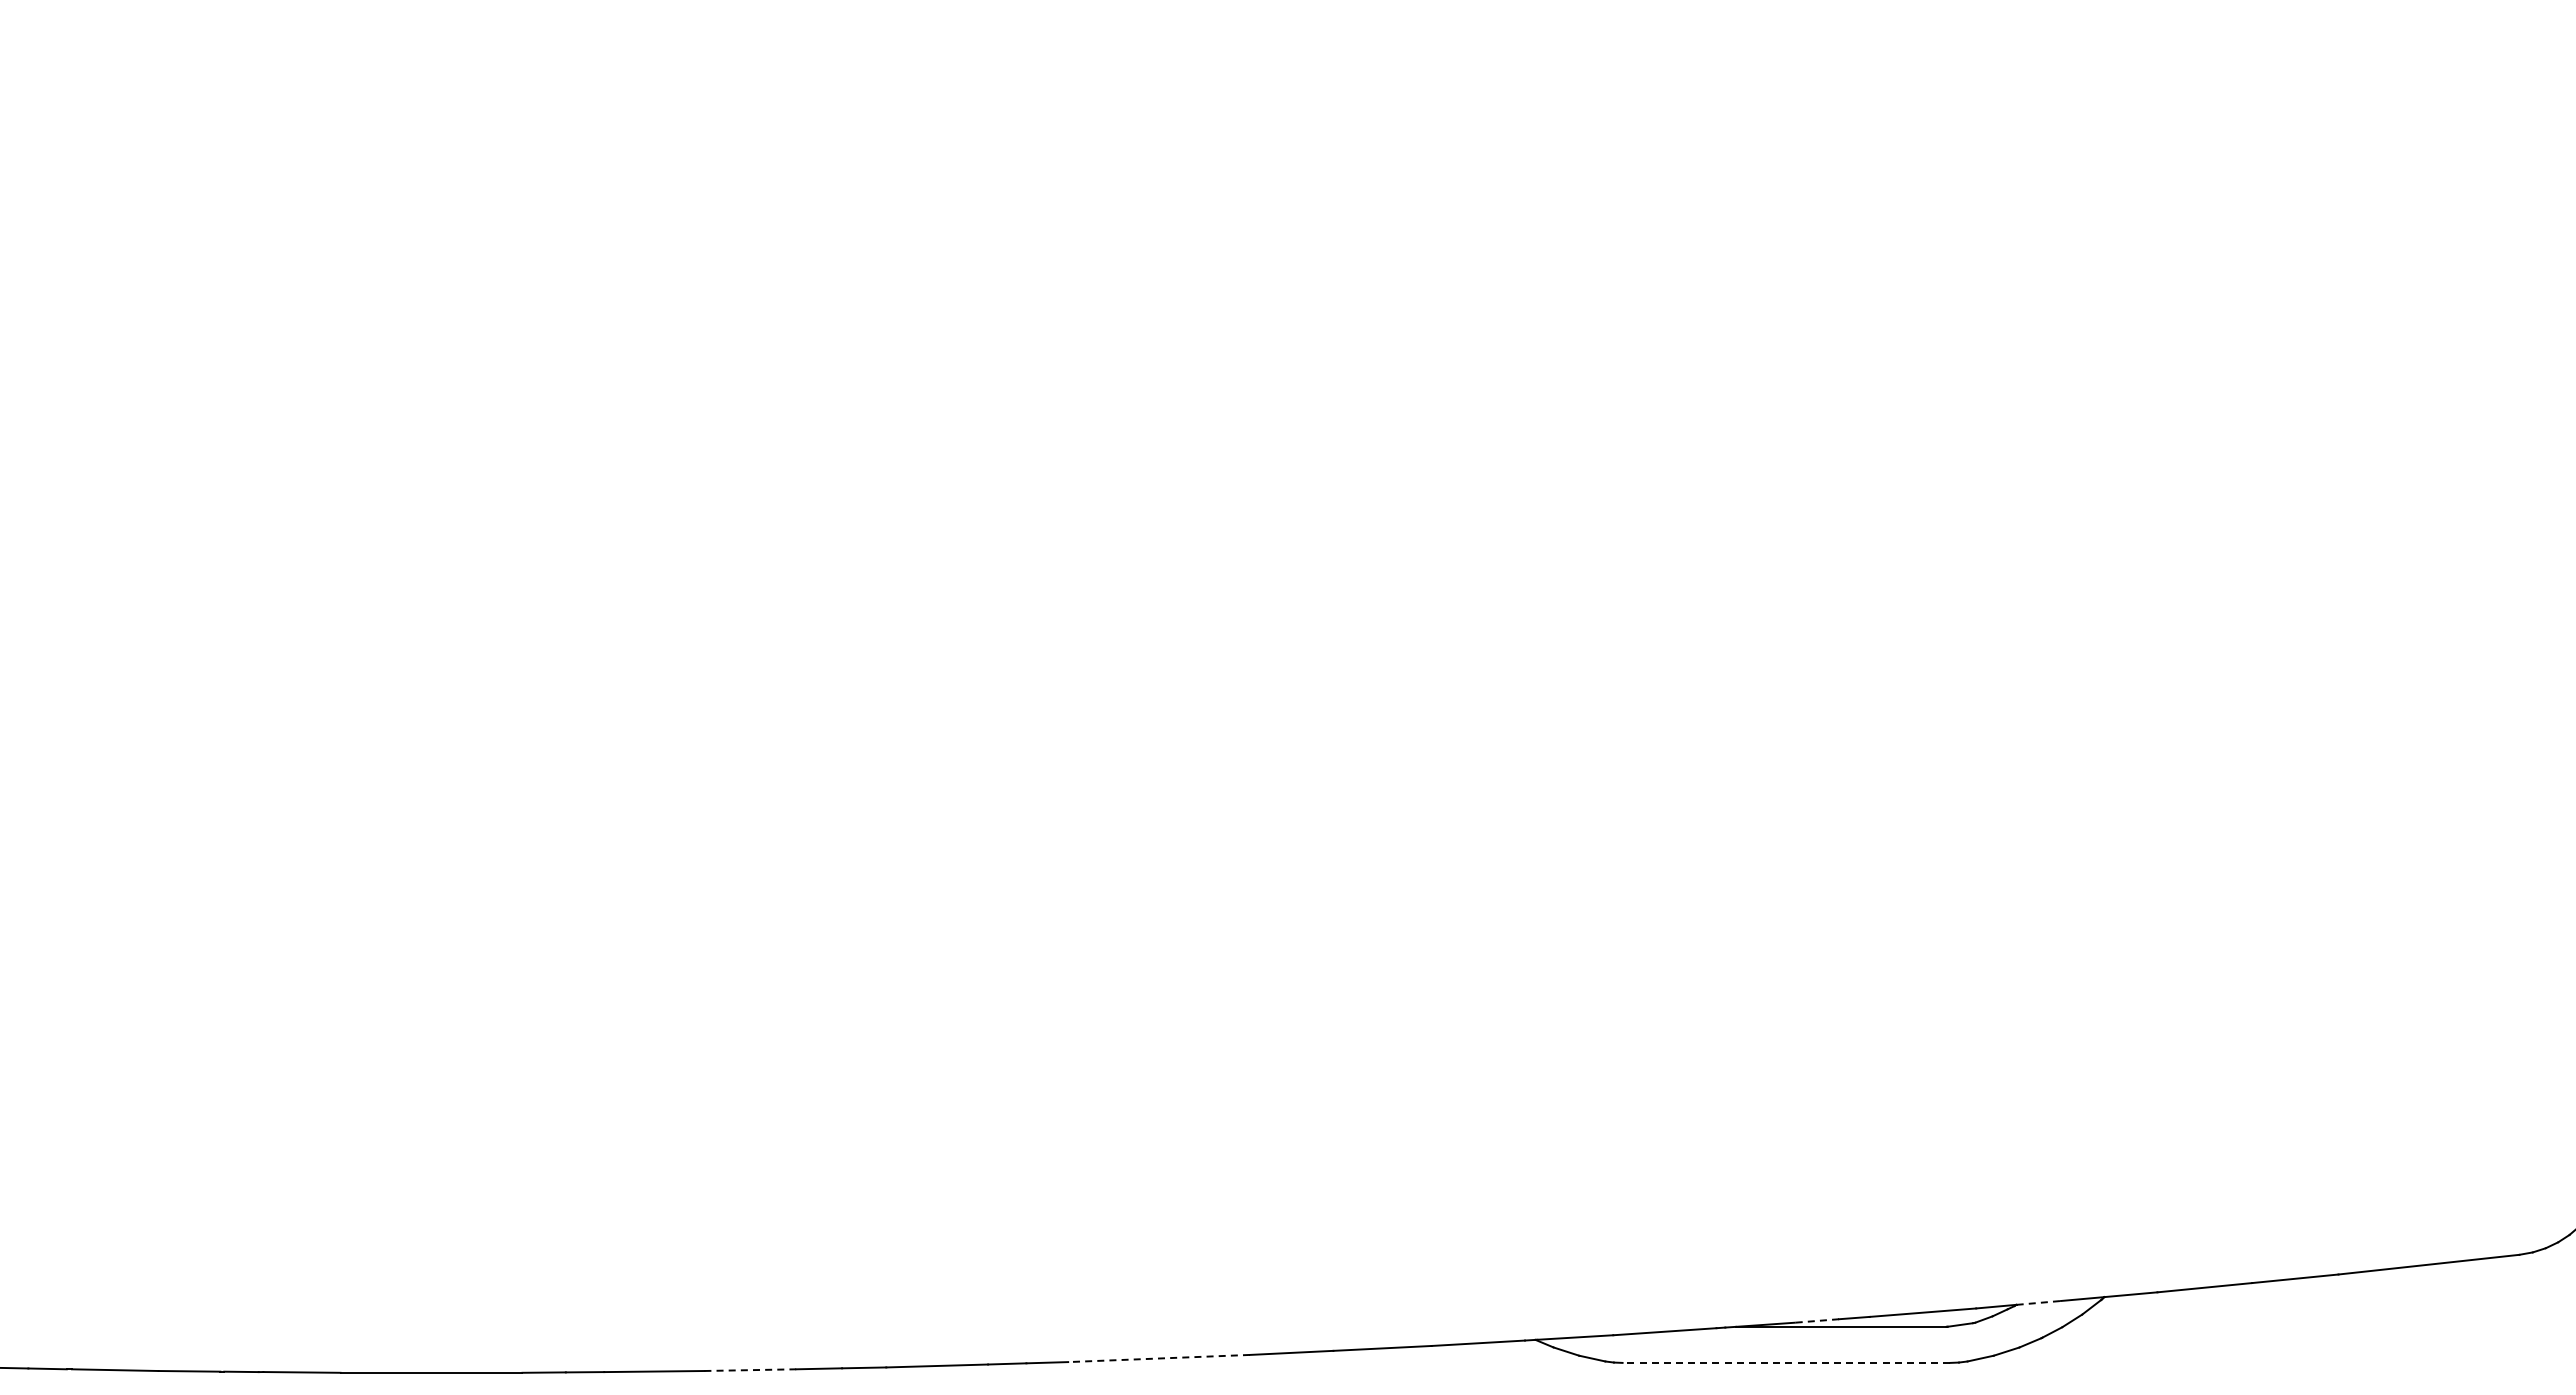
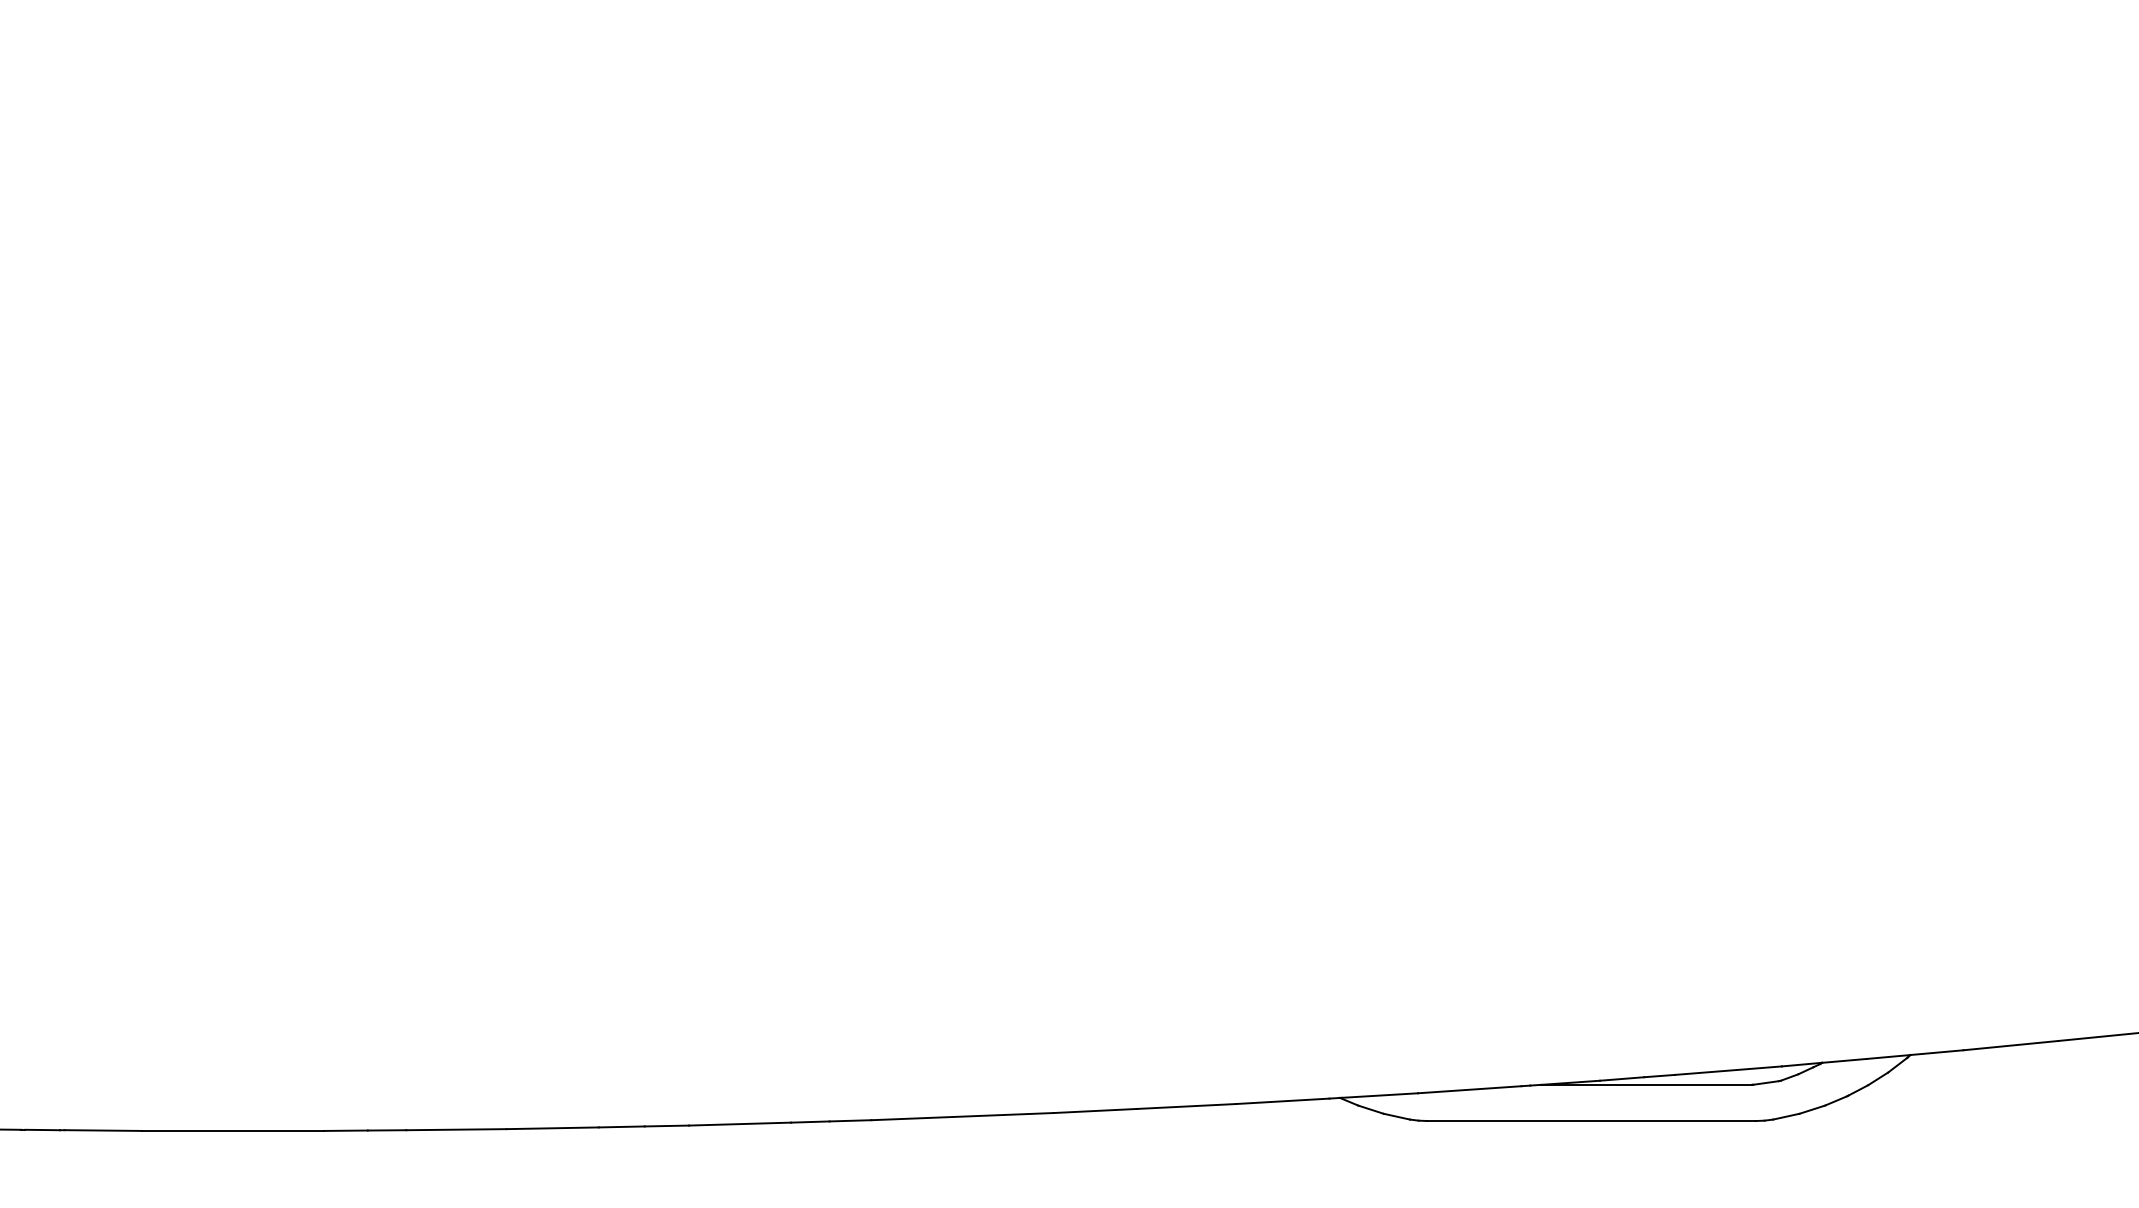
line: (2039, 1302) -> (1845, 1060), dashed -> solid
line: (1816, 1321) -> (1621, 1079), dashed -> solid
line: (1159, 1358) -> (963, 1116), dashed -> solid
line: (1786, 1362) -> (1591, 1120), dashed -> solid
line: (750, 1370) -> (552, 1128), dashed -> solid

